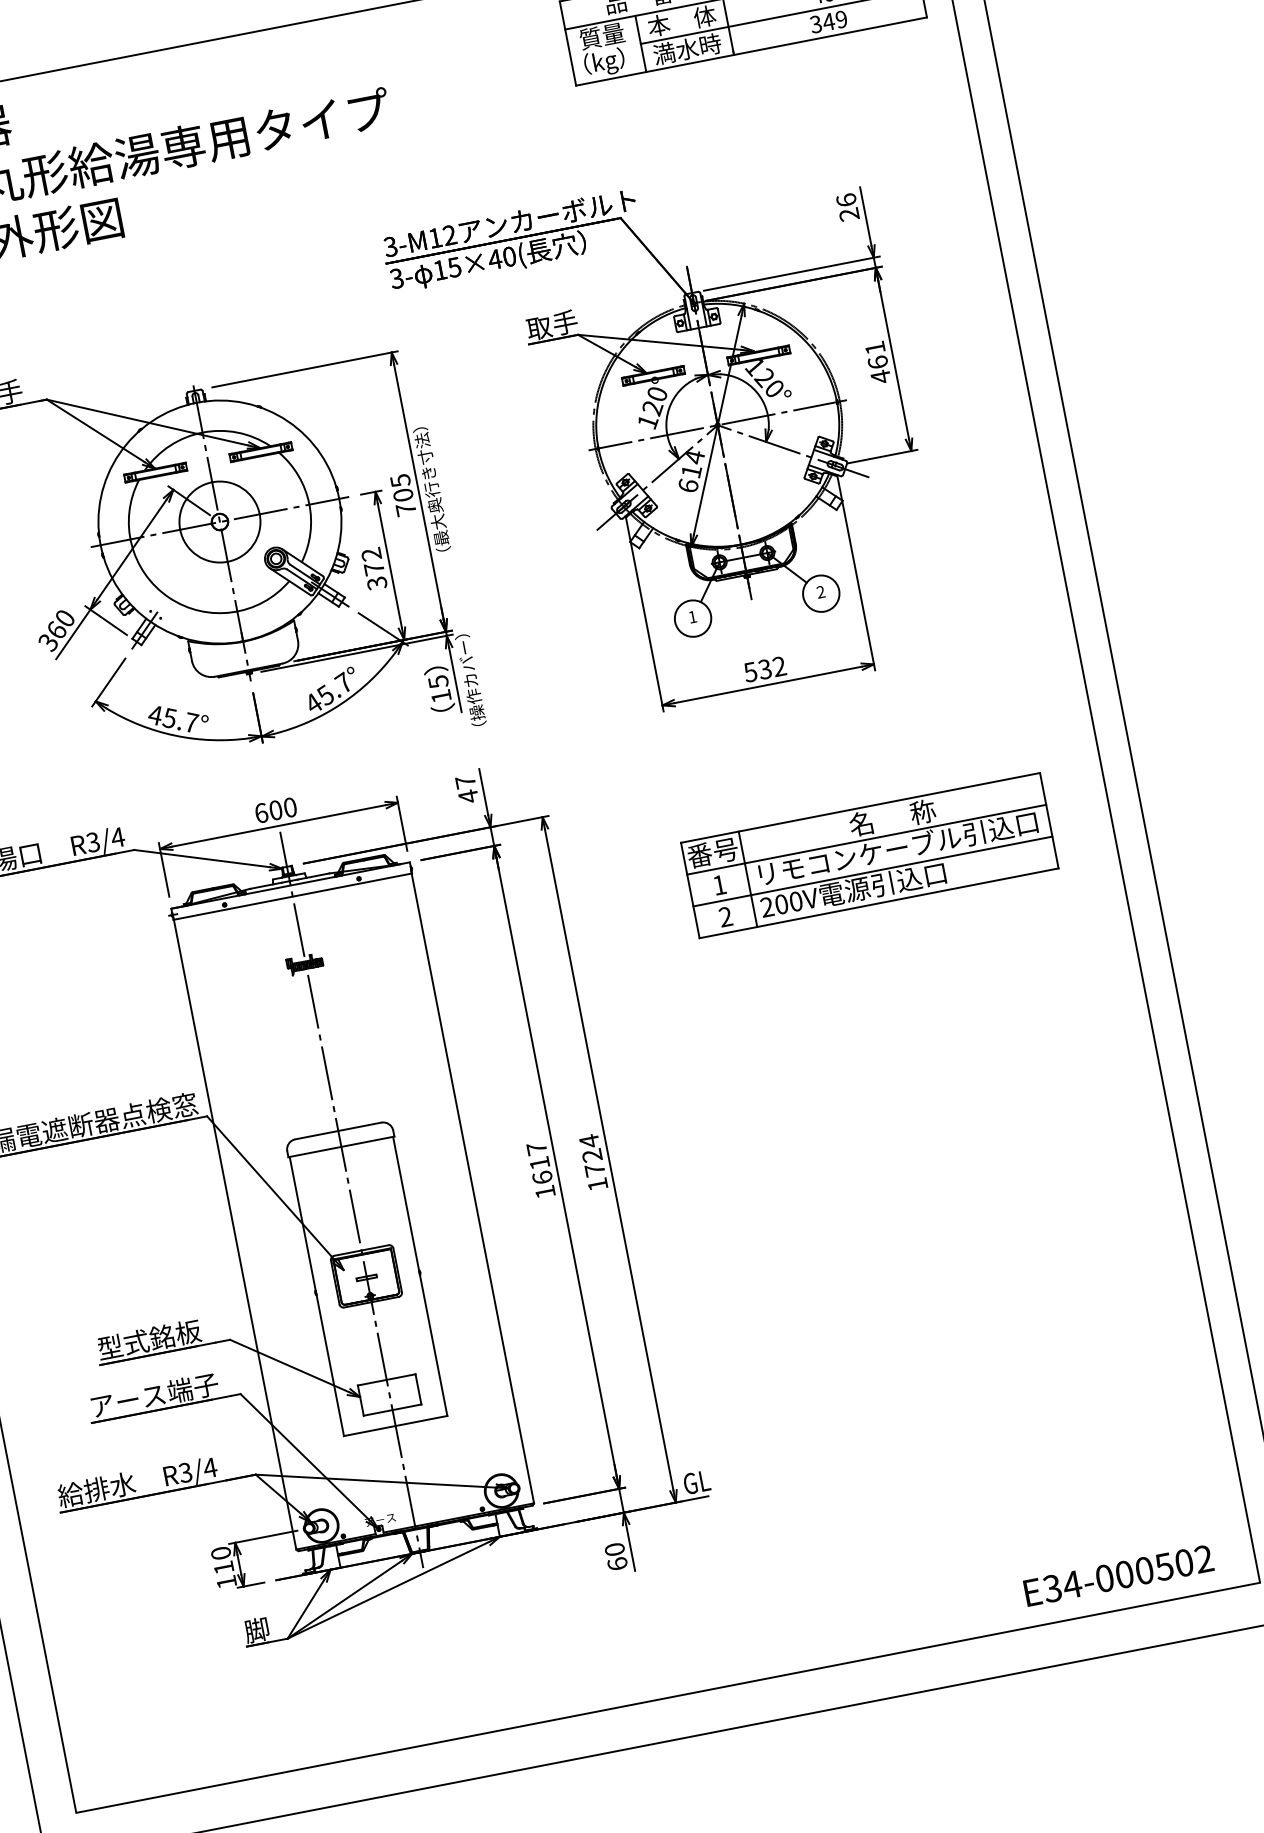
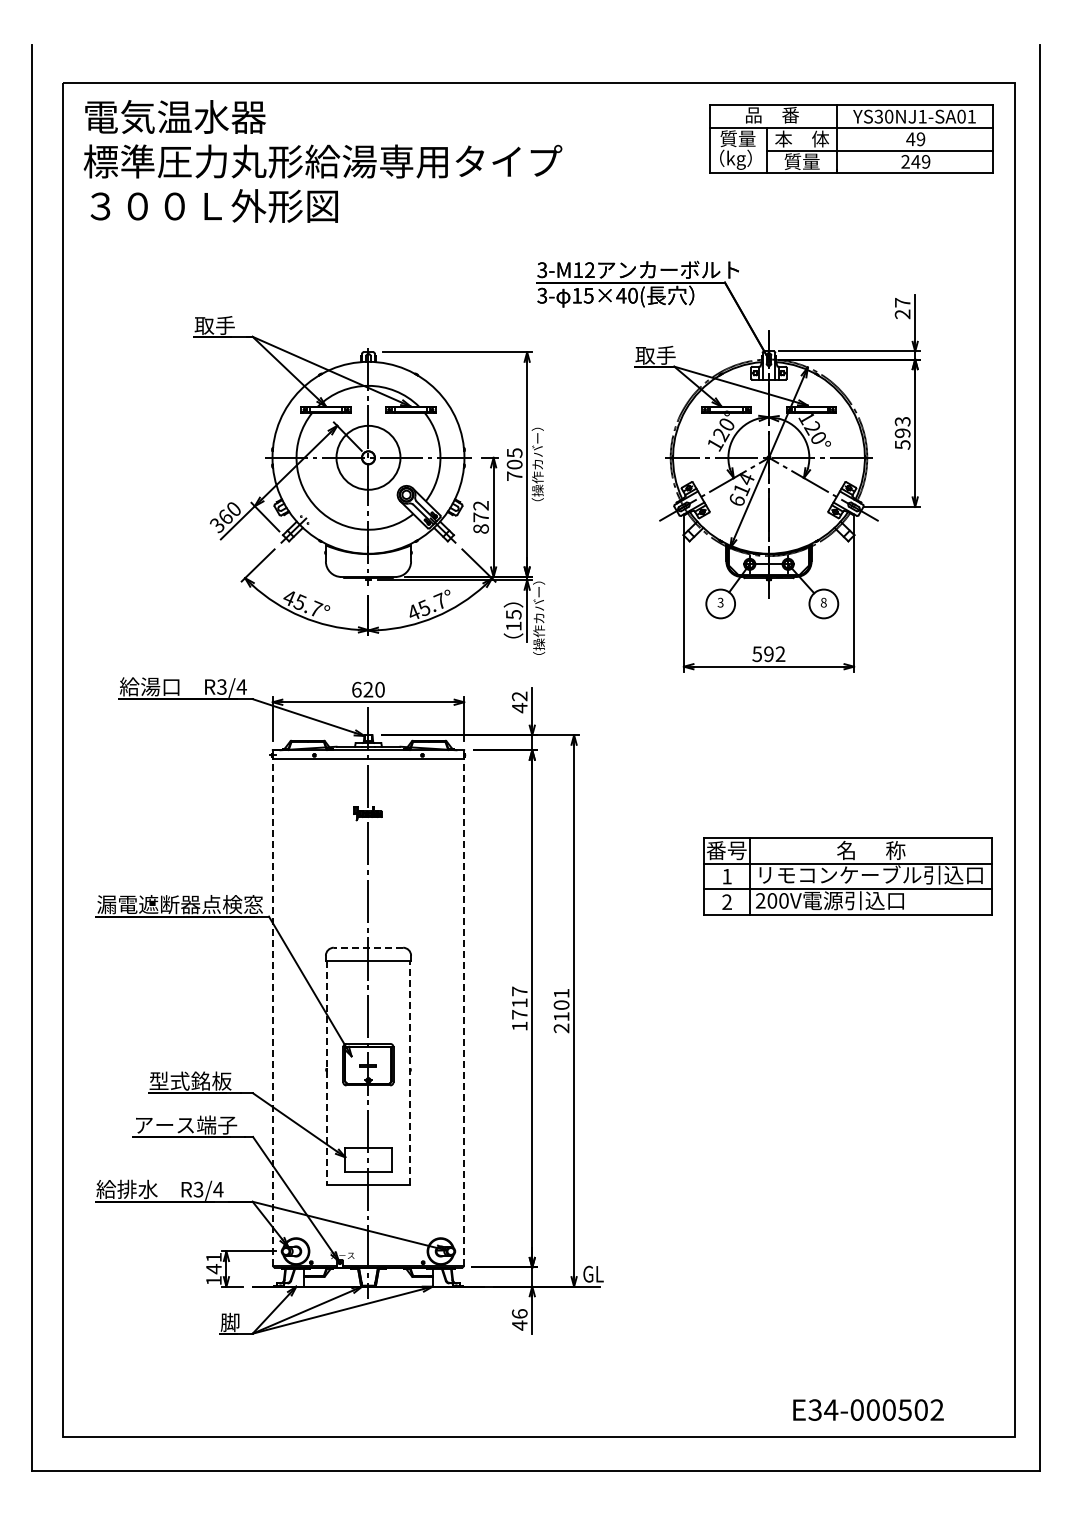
text: (815, 24) -> (905, 161), 349 -> 249
text: (687, 48) -> (802, 161), 満水時 -> 質量
text: (846, 199) -> (902, 302), 26 -> 27
text: (877, 362) -> (902, 433), 461 -> 593
text: (431, 489) -> (537, 464), （最大奥行き寸法） -> （操作カバー）
text: (376, 582) -> (480, 528), 372 -> 872
text: (820, 591) -> (823, 602), 2 -> 8
text: (692, 616) -> (720, 602), 1 -> 3
text: (764, 668) -> (768, 653), 532 -> 592
text: (465, 782) -> (519, 696), 47 -> 42
text: (275, 810) -> (368, 689), 600 -> 620
part: (869, 855) -> (847, 876), moved
line: (338, 1130) -> (368, 947), solid -> dashed
text: (593, 1162) -> (561, 1010), 1724 -> 2101
text: (542, 1177) -> (519, 1014), 1617 -> 1717
line: (473, 1187) -> (464, 1011), solid -> dashed
line: (234, 1233) -> (272, 1011), solid -> dashed
line: (420, 1275) -> (410, 1072), solid -> dashed
line: (316, 1297) -> (326, 1073), solid -> dashed
text: (615, 1556) -> (519, 1319), 60 -> 46
text: (221, 1560) -> (213, 1263), 110 -> 141
text: (1118, 1574) -> (868, 1409), moved

